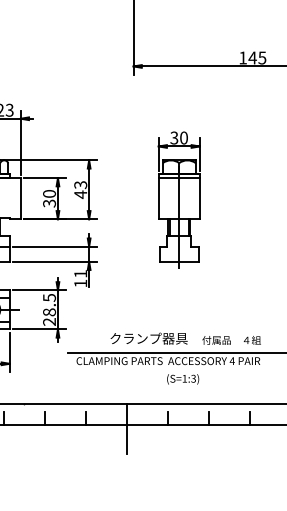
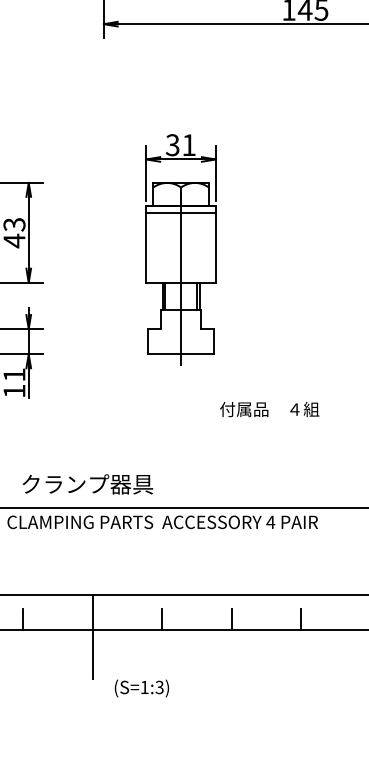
text: (183, 137) -> (188, 144), 30 -> 31
text: (148, 338) -> (86, 484), moved
text: (231, 340) -> (269, 409), moved
text: (183, 379) -> (142, 688), moved

